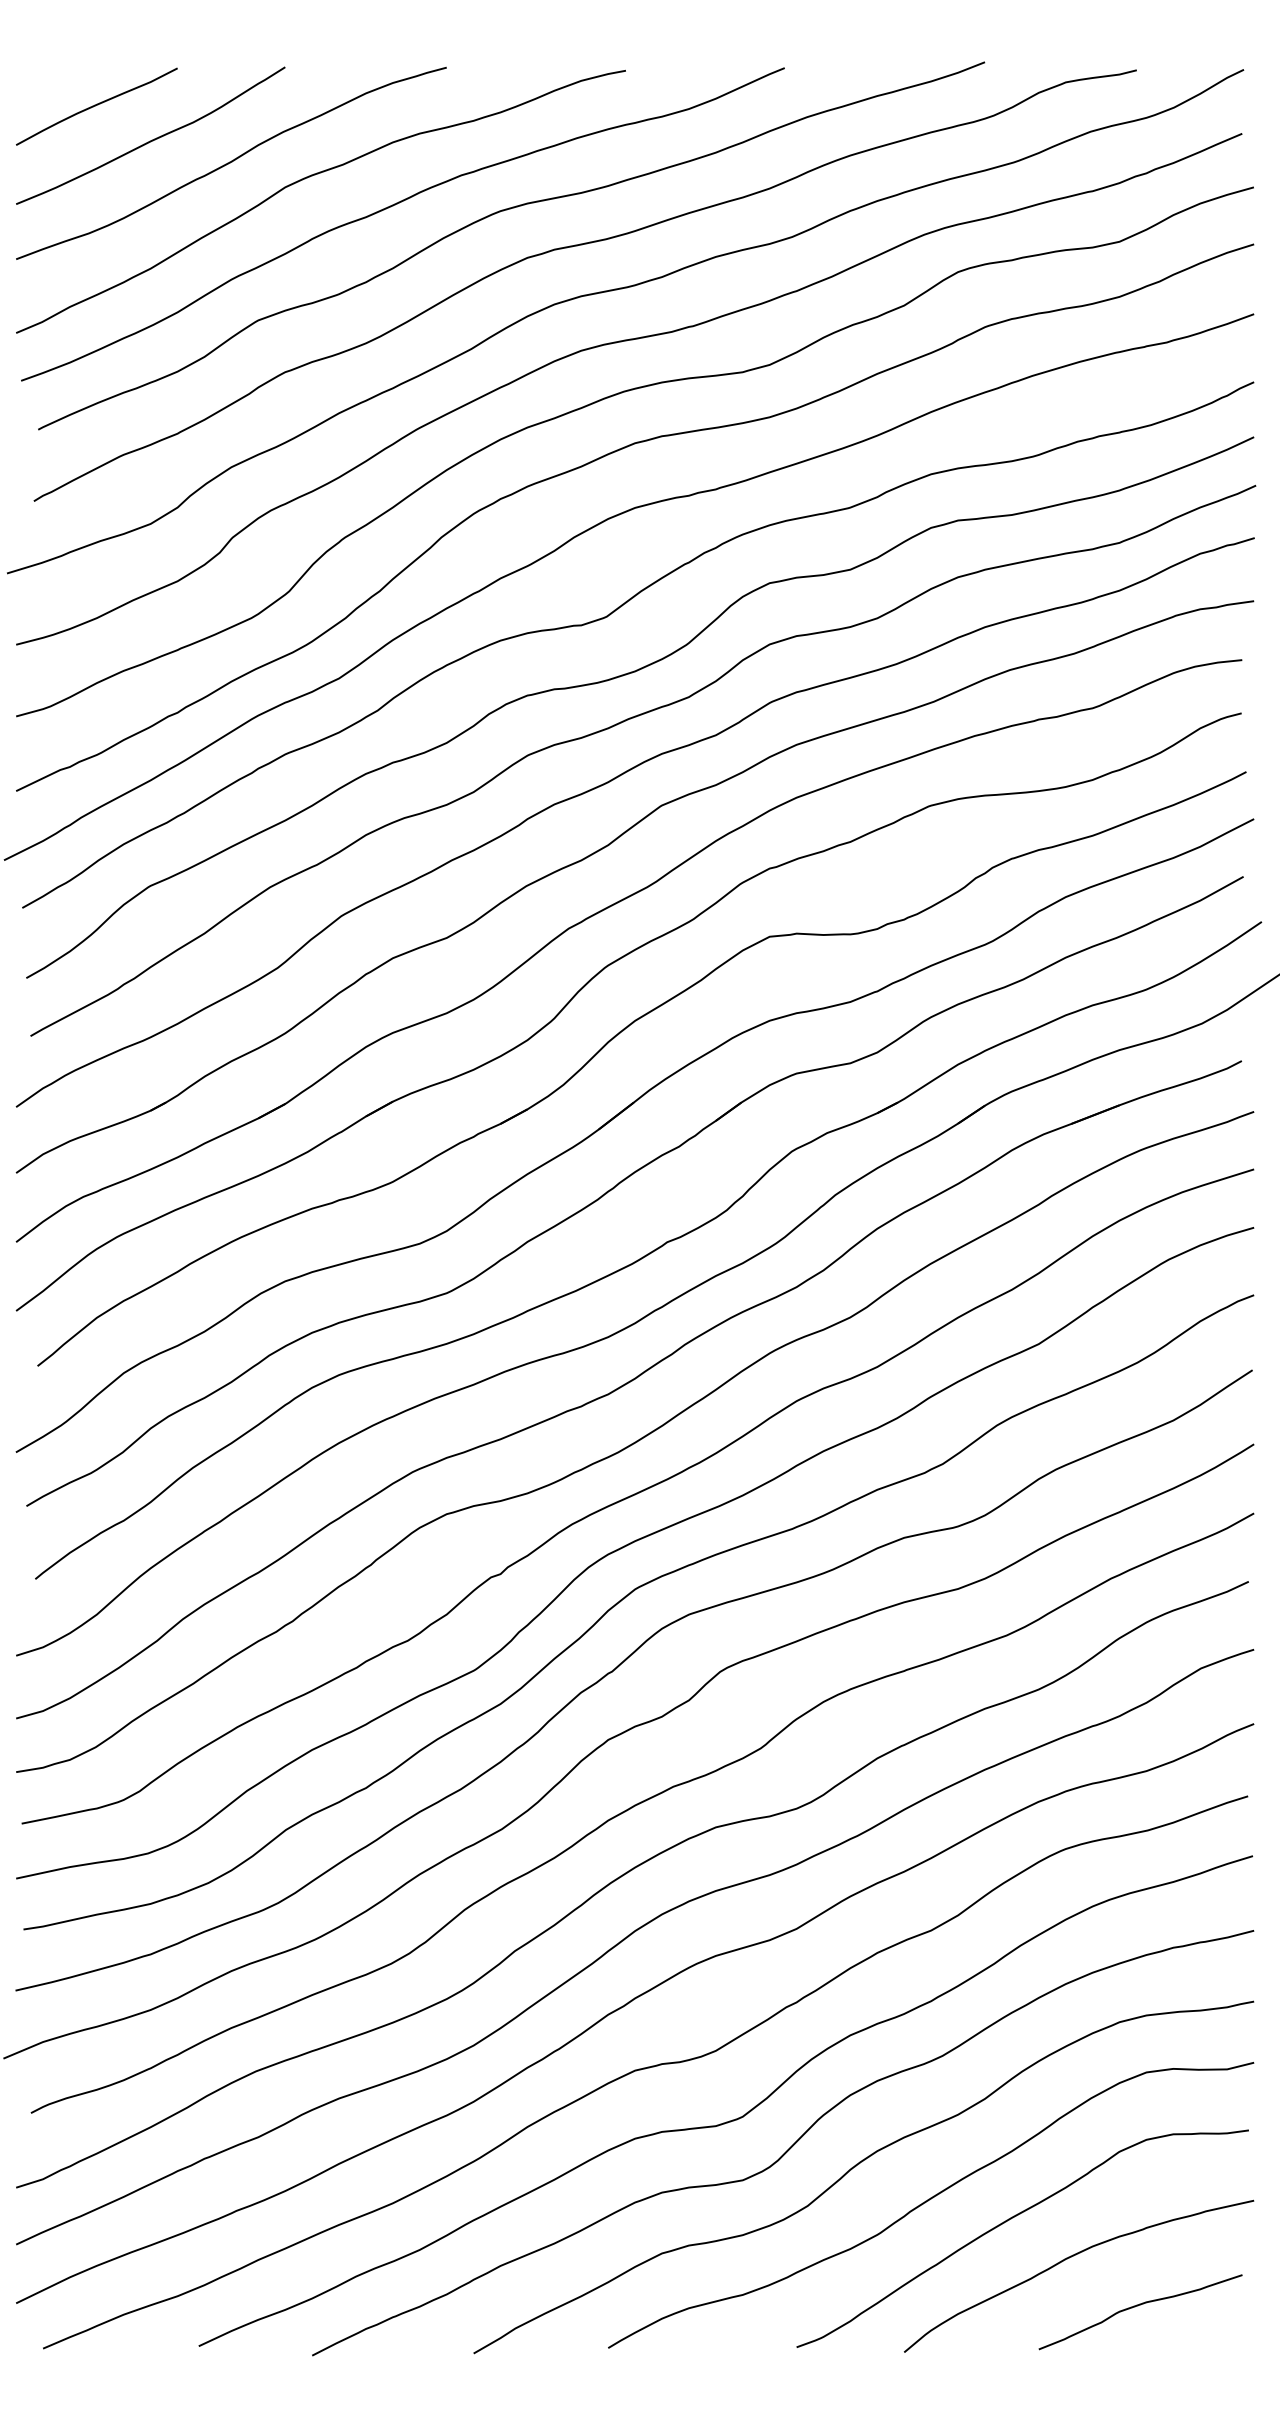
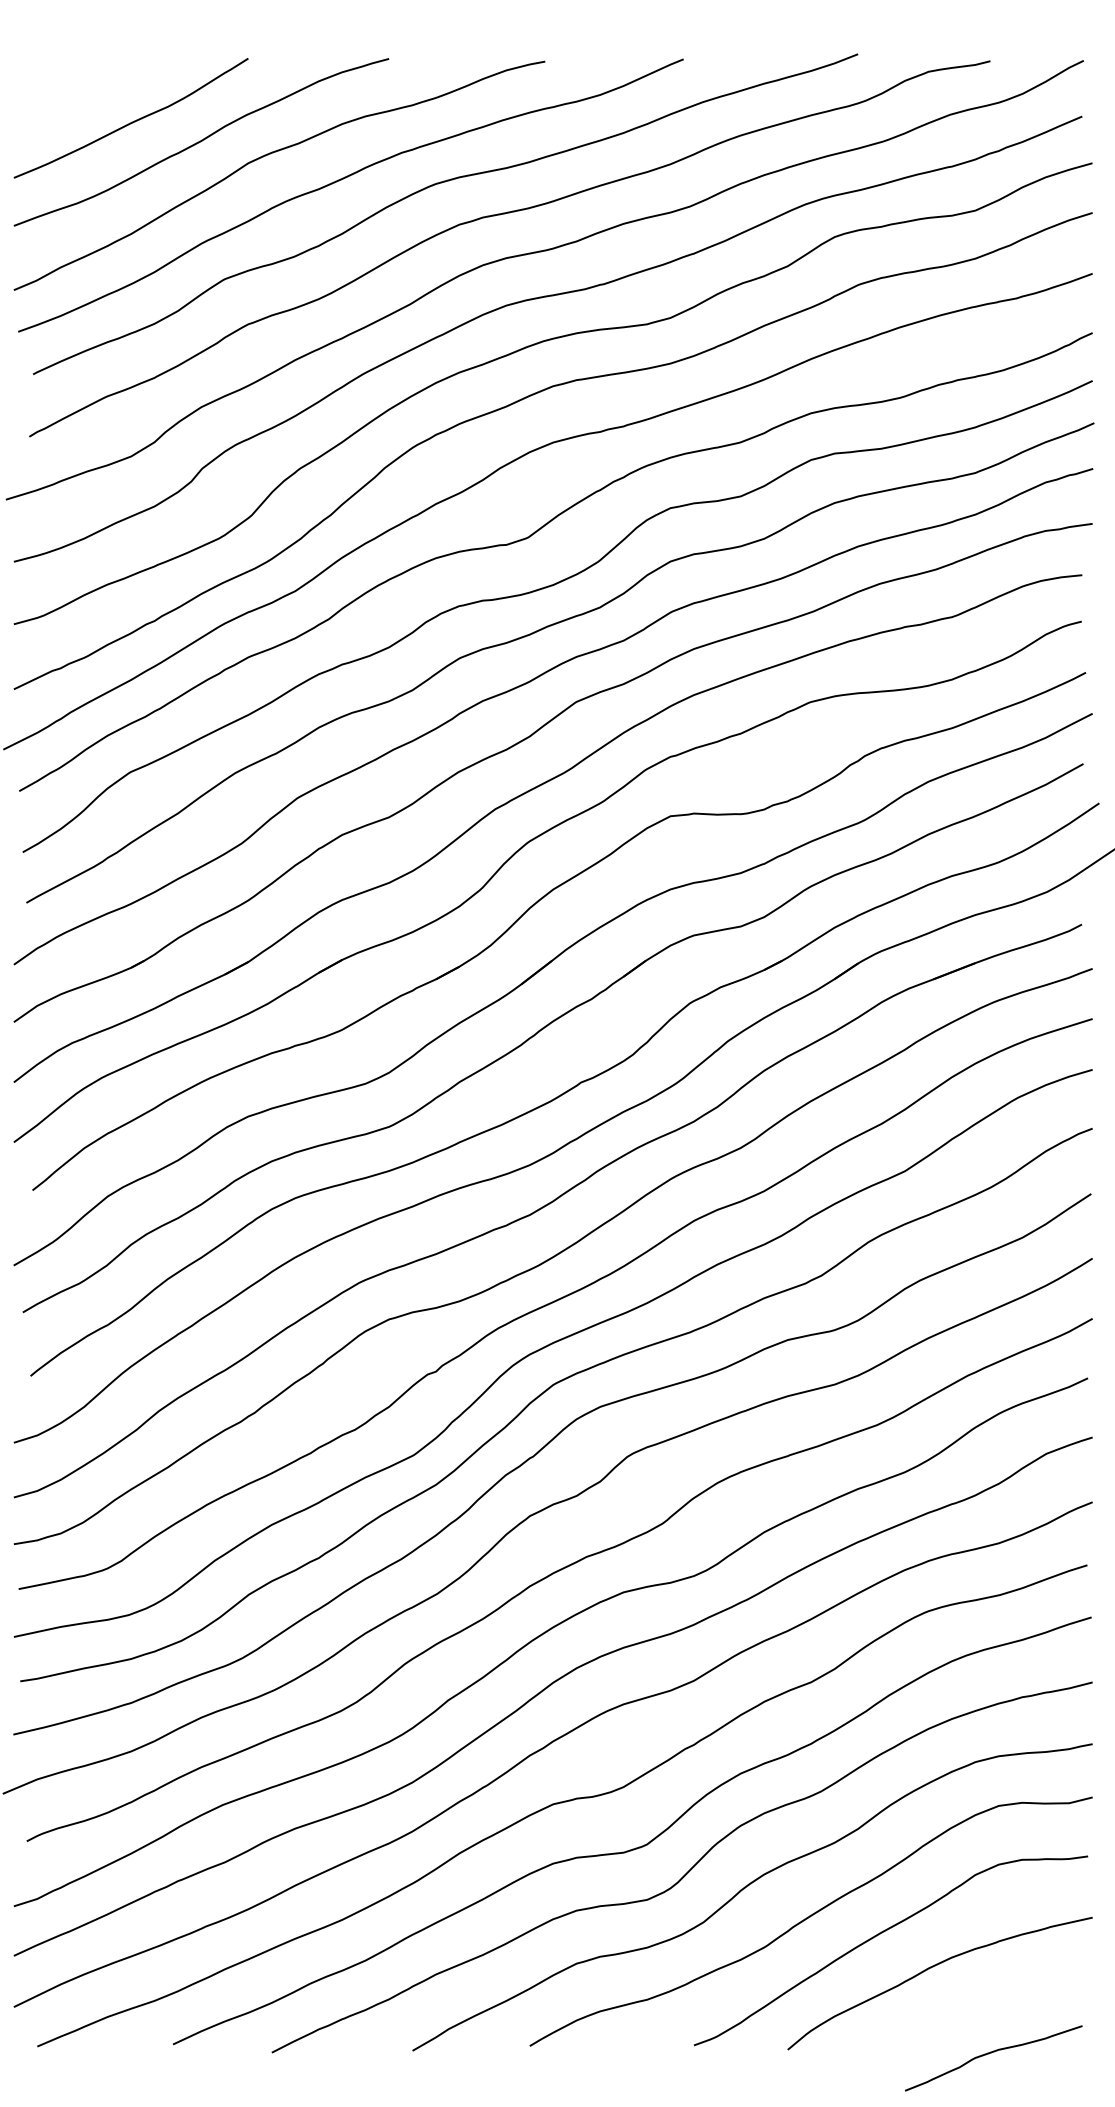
curve: (96, 105) -> (83, 91), removed
curve: (1138, 2306) -> (991, 2053), moved

